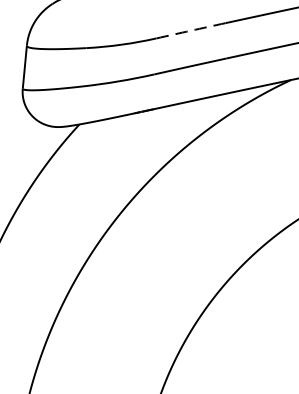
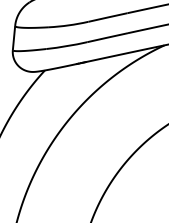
arc: (190, 30) -> (107, 17), dashed -> solid

